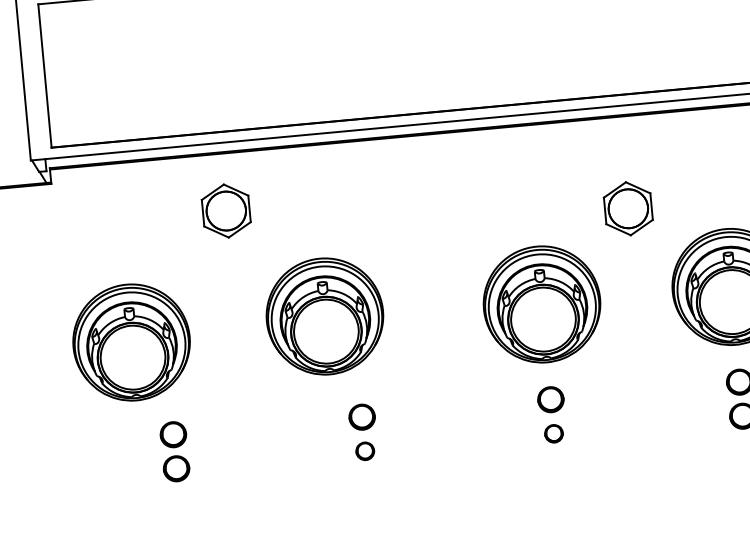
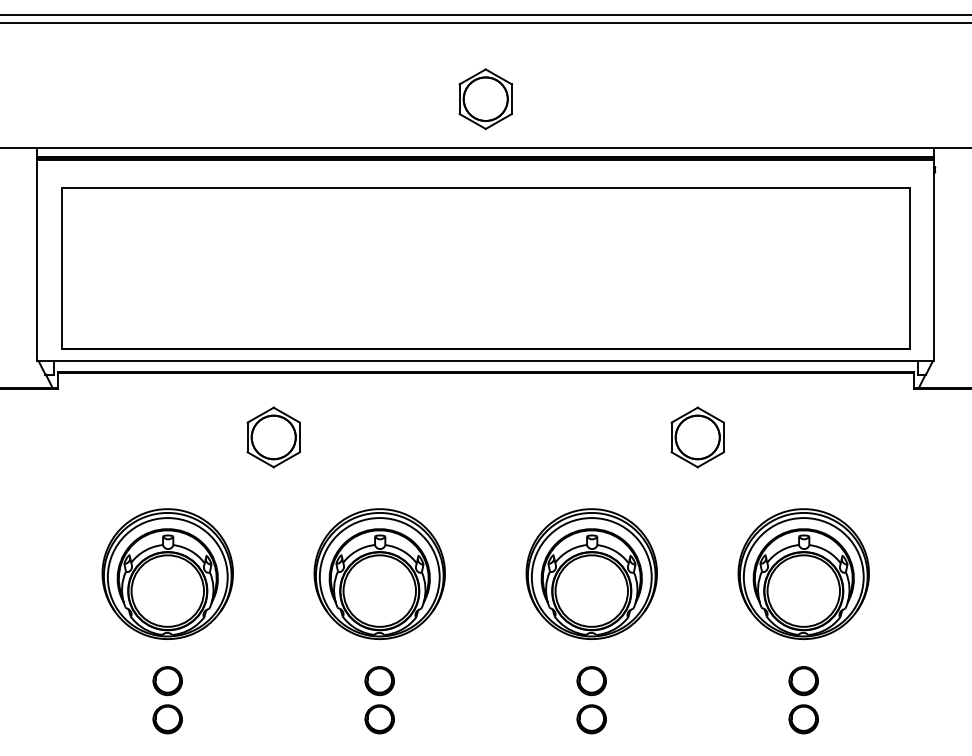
part: (628, 208) -> (697, 437), moved
part: (226, 211) -> (273, 437), moved
part: (324, 316) -> (379, 573), moved
part: (131, 342) -> (167, 573), moved
part: (553, 433) -> (591, 719), size x1.43
part: (365, 451) -> (379, 719), size x1.43

